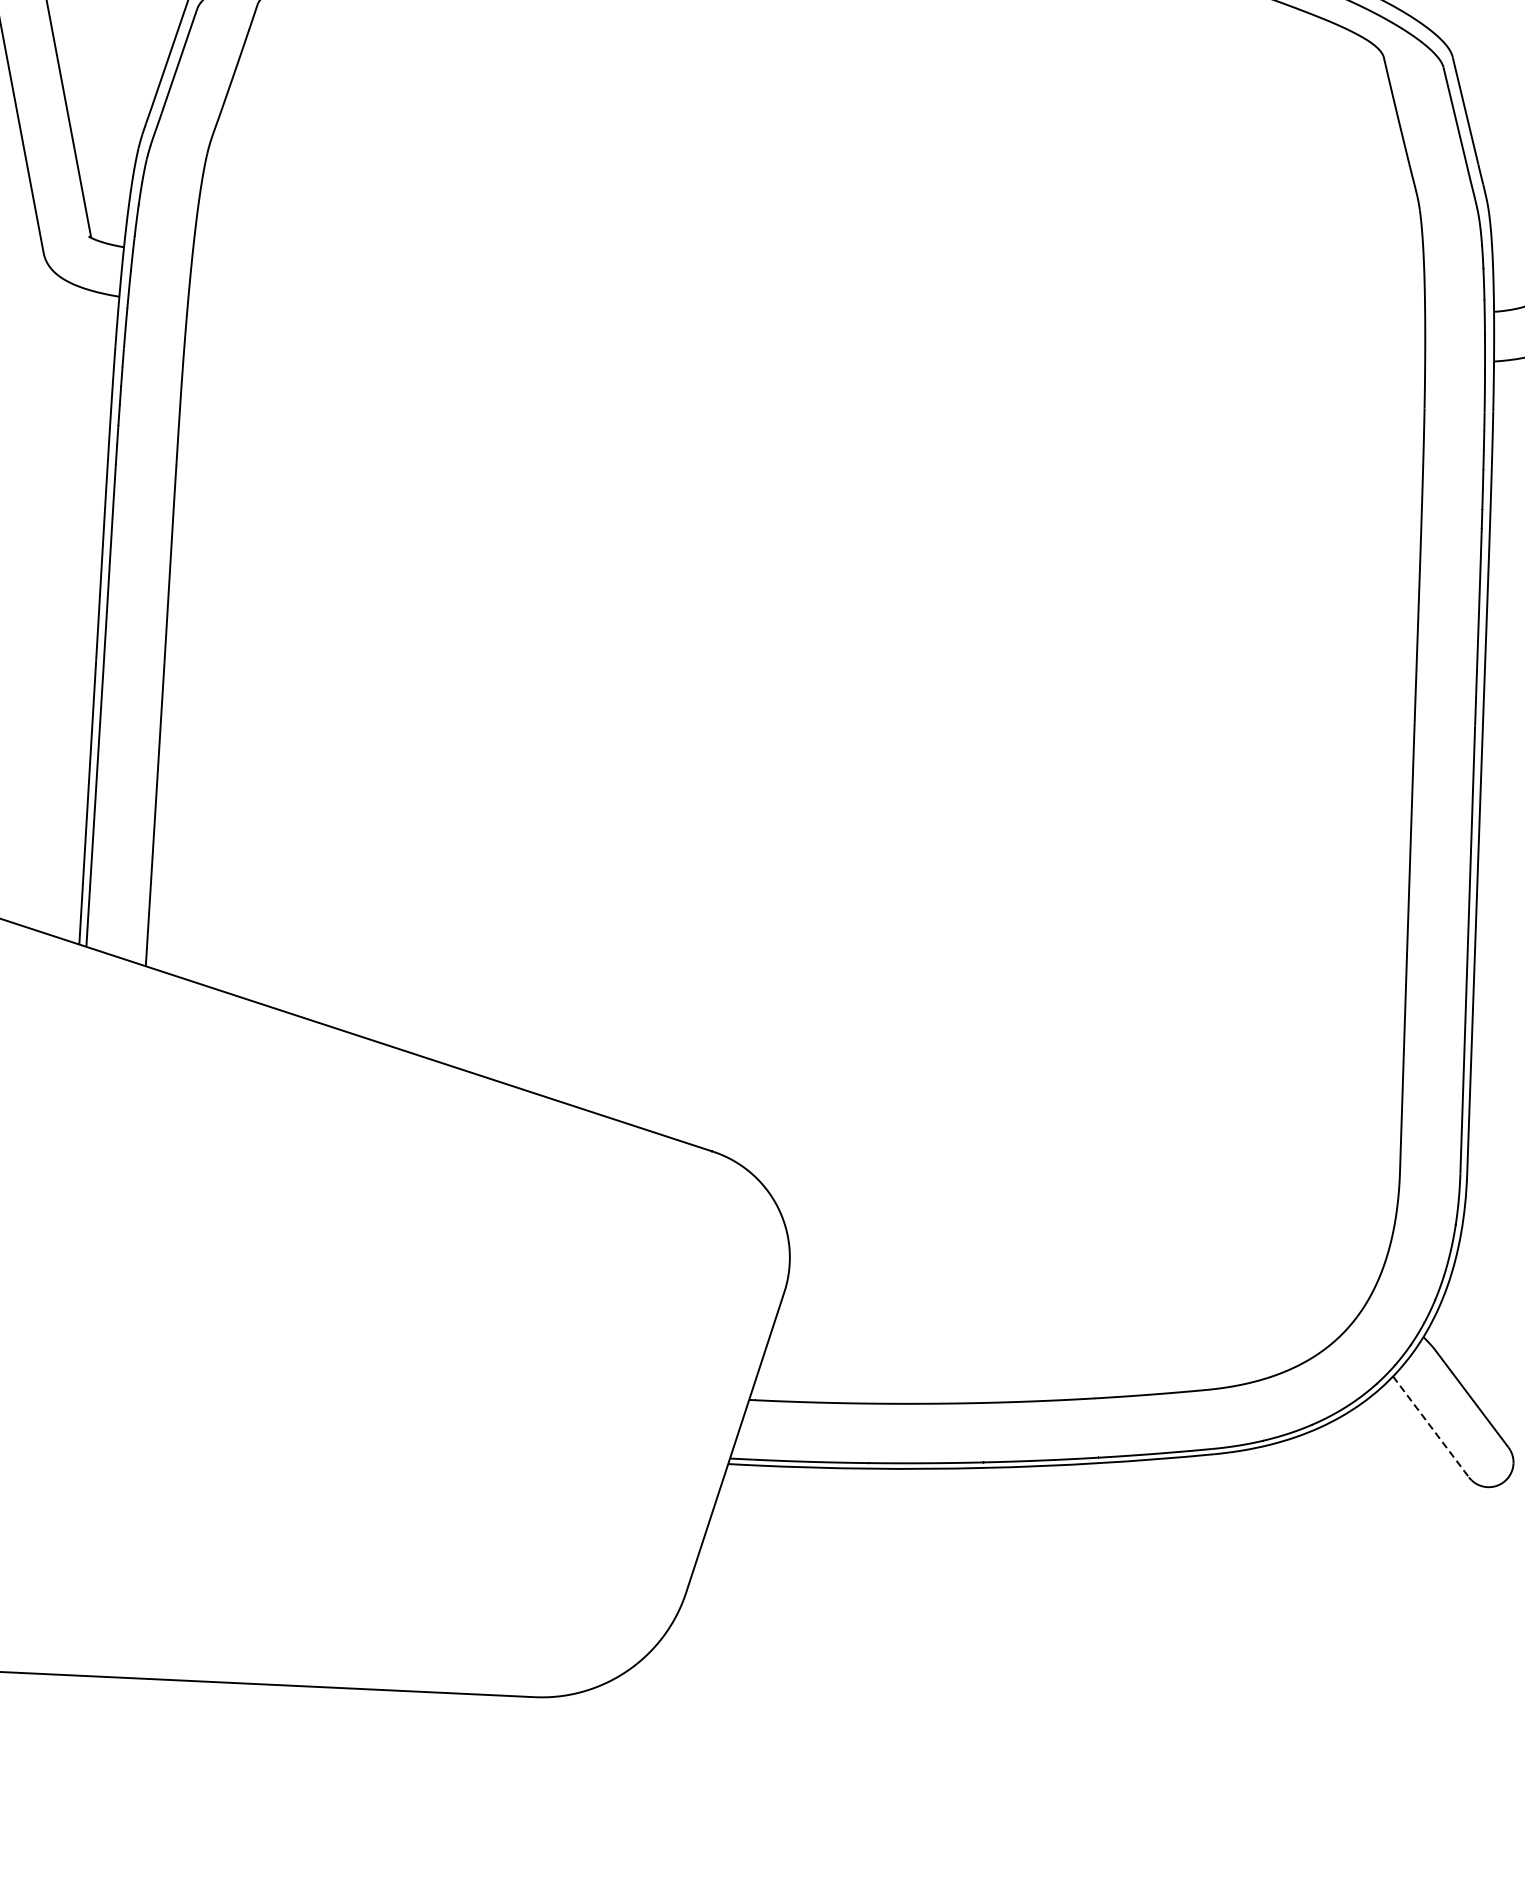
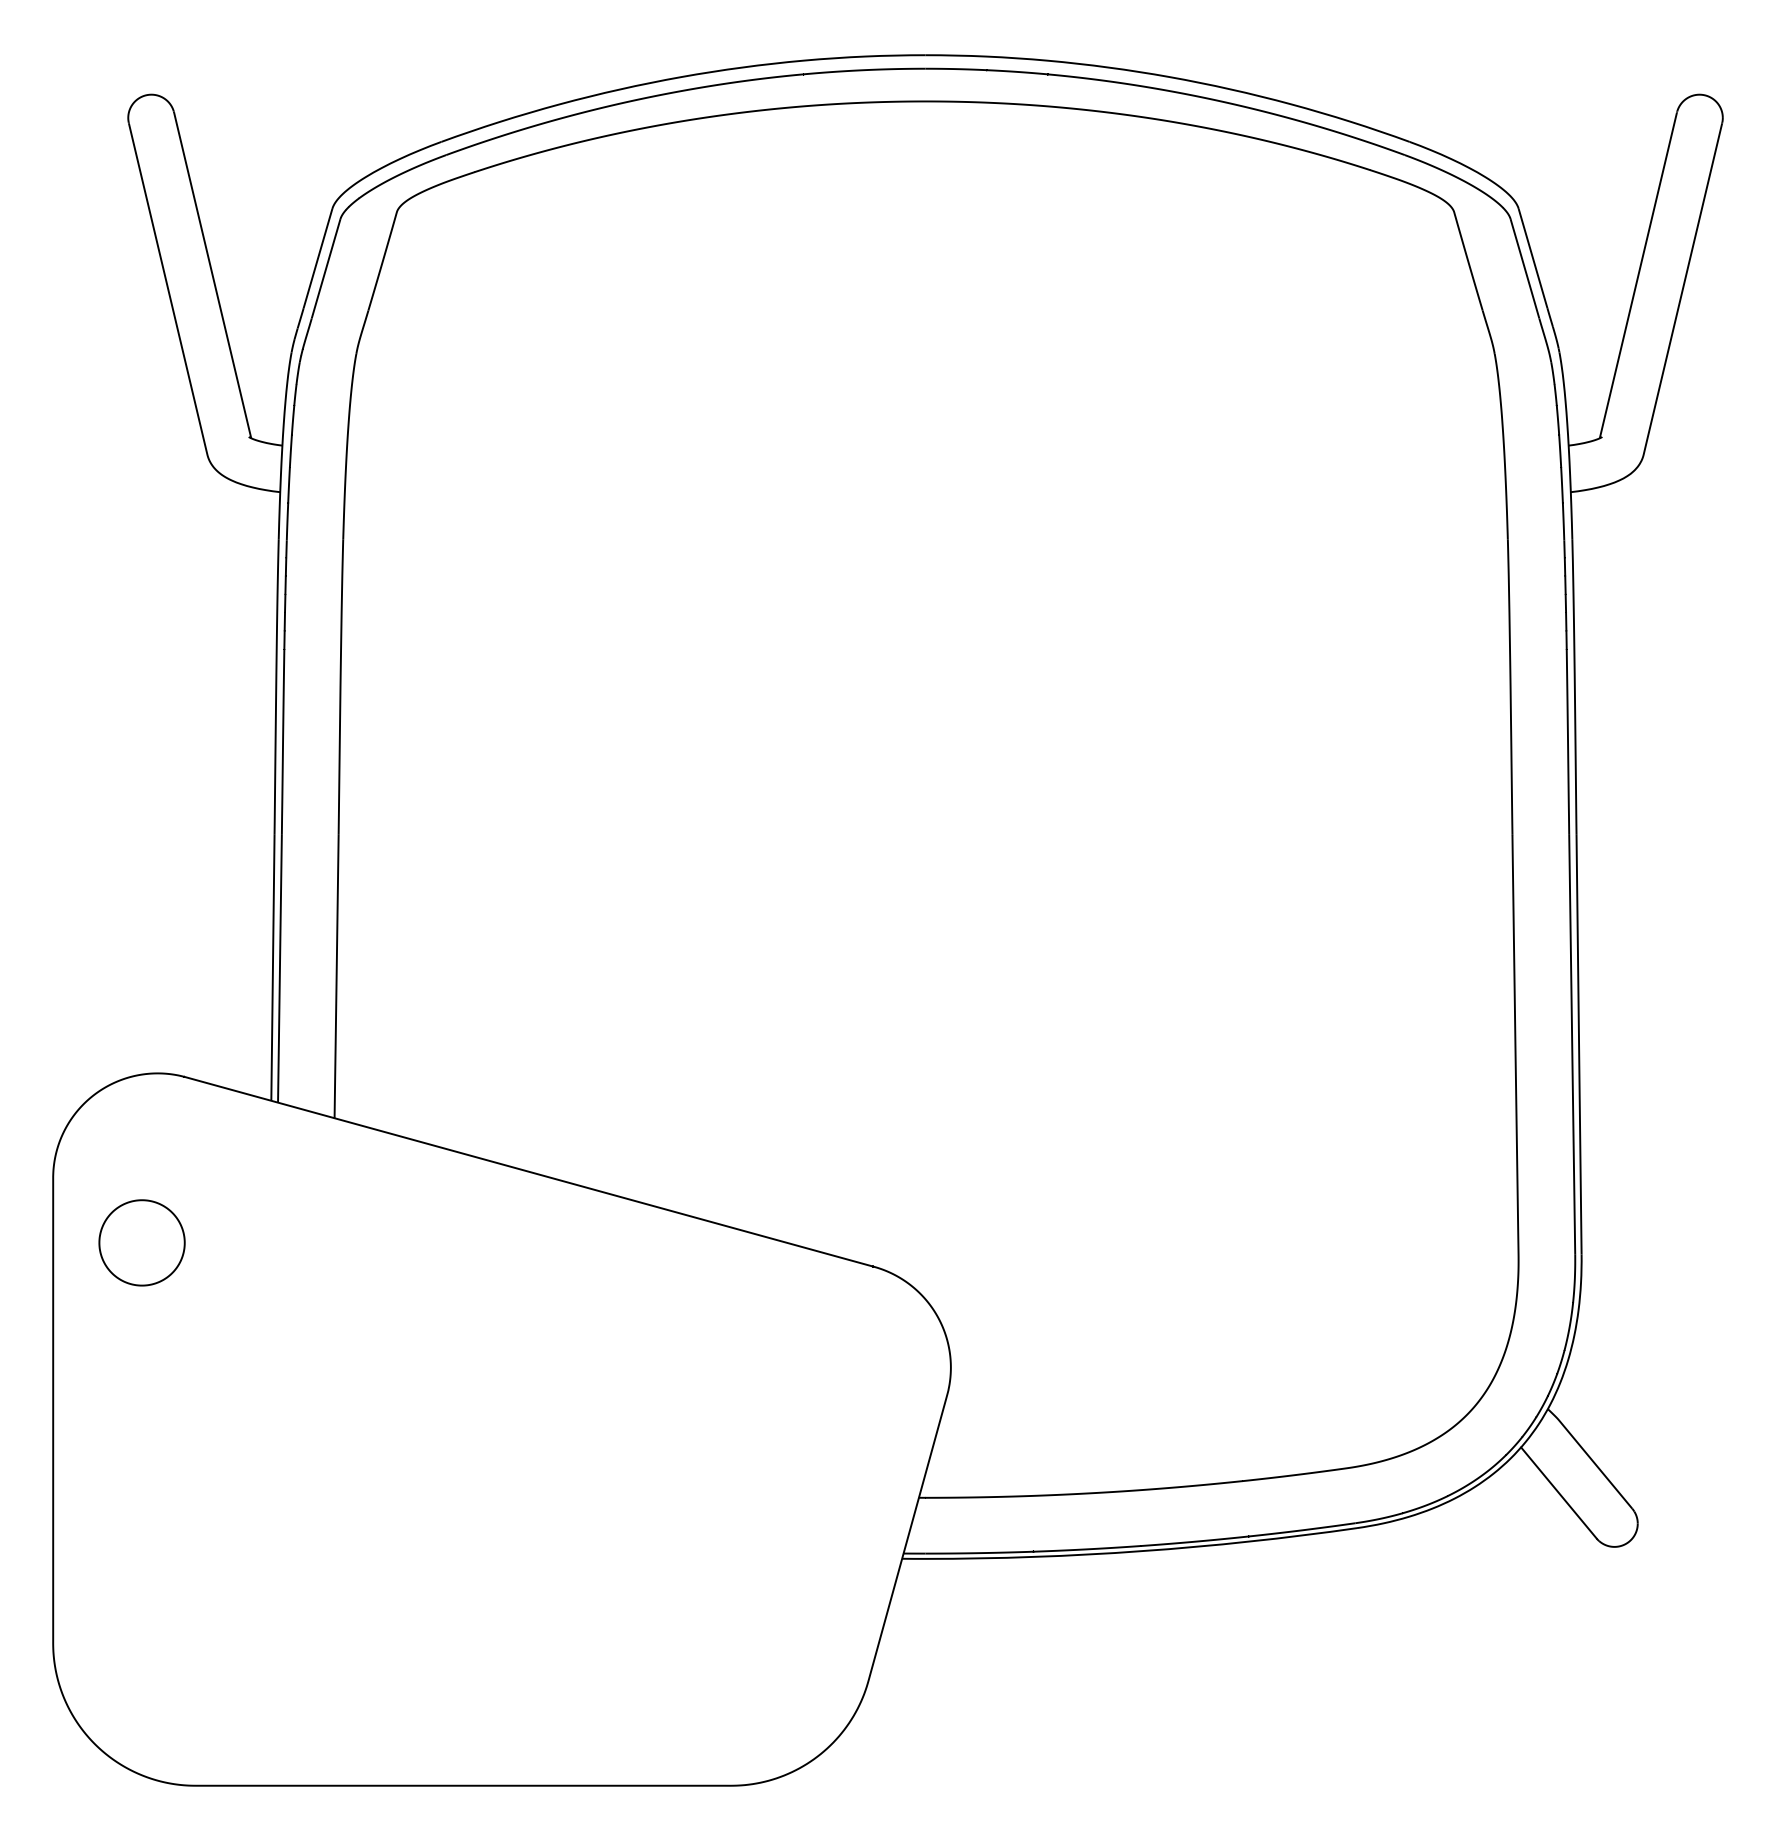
line: (1431, 1427) -> (1559, 1493), dashed -> solid

